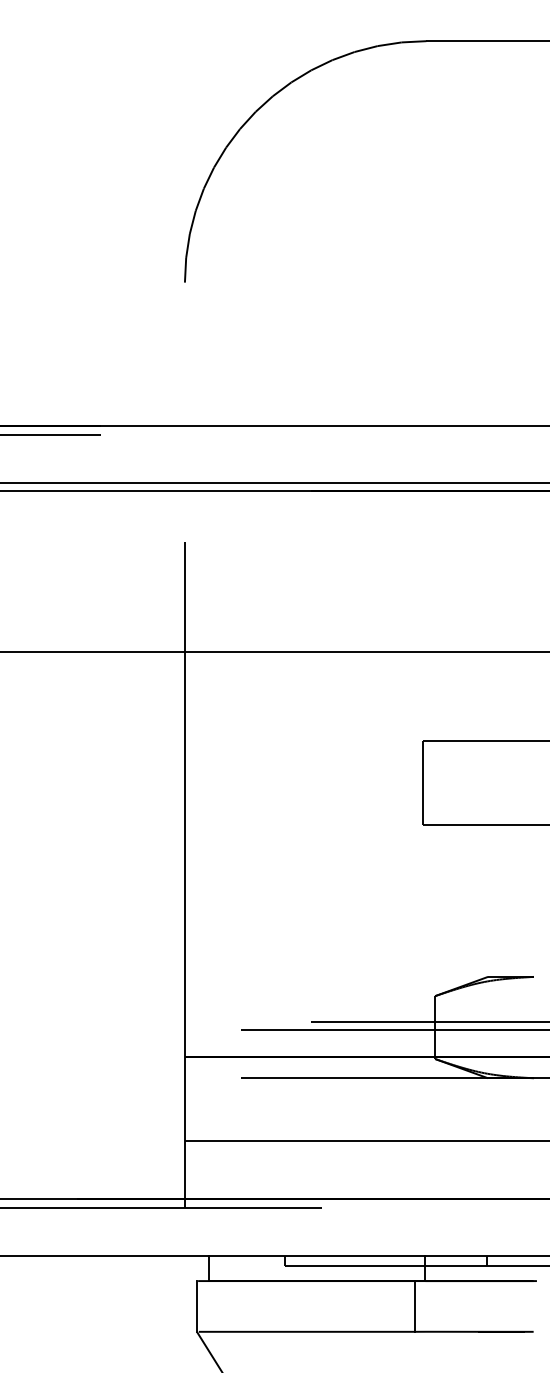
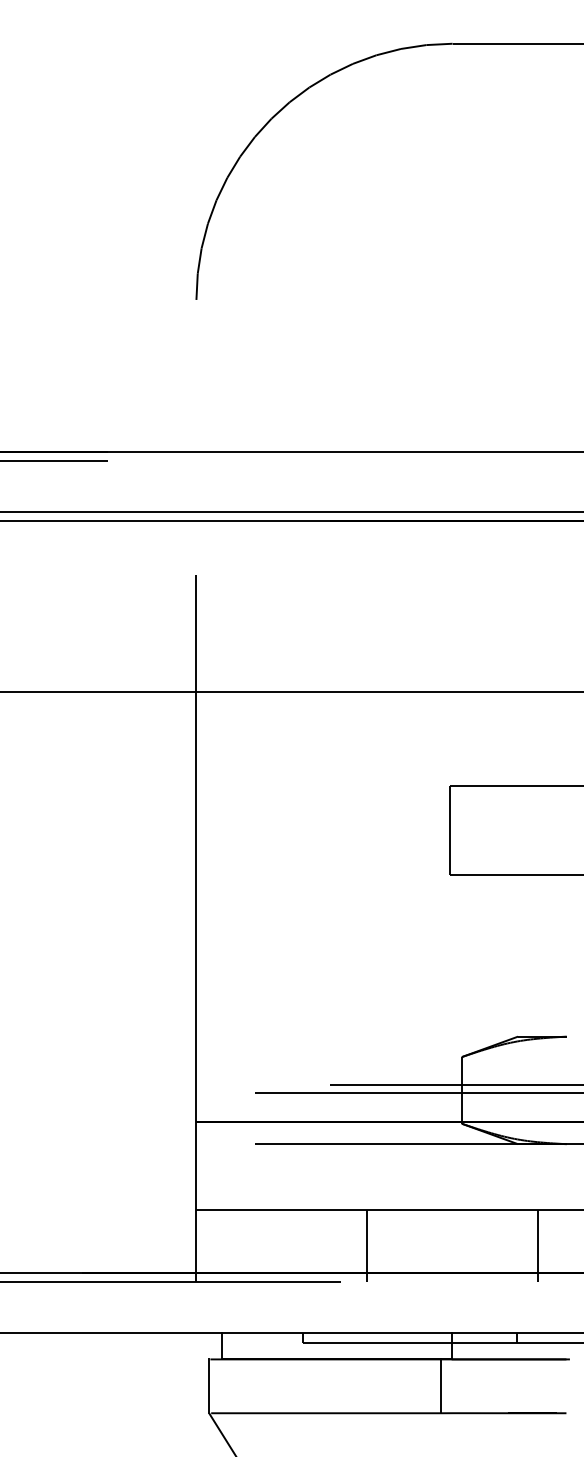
line: (345, 1173) -> (366, 1245), added
line: (506, 1173) -> (537, 1245), added

